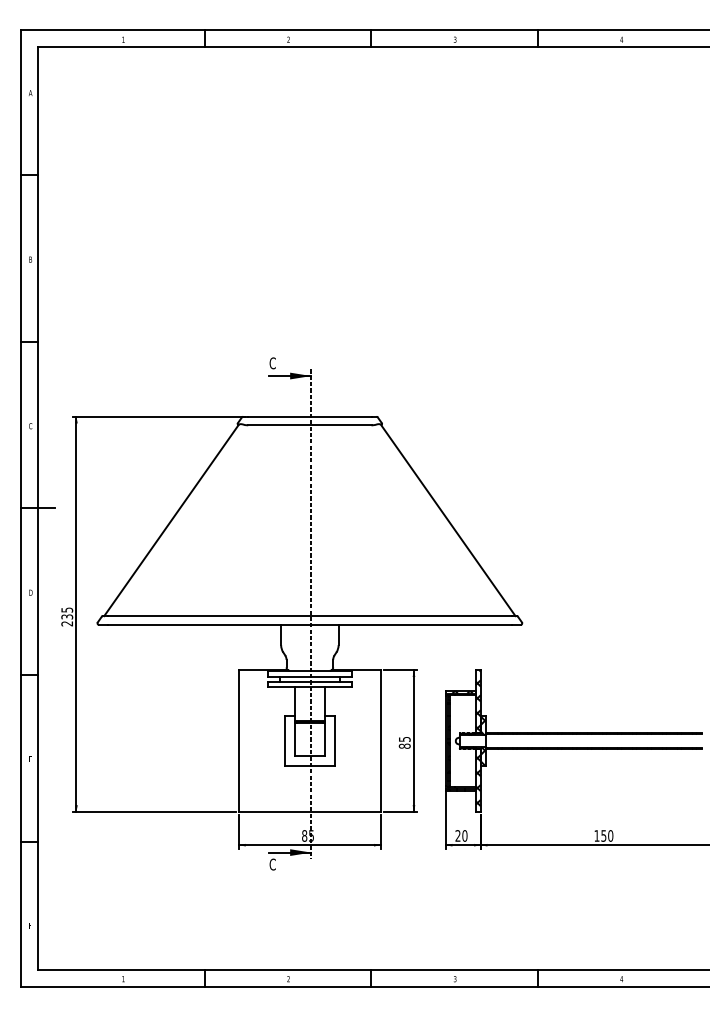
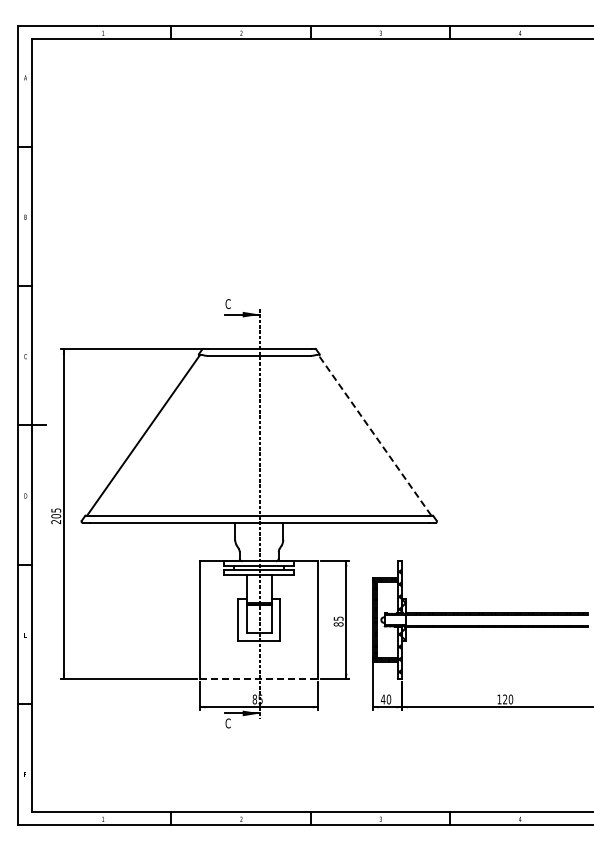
line: (447, 520) -> (374, 435), solid -> dashed
text: (67, 617) -> (56, 516), 235 -> 205
line: (310, 812) -> (259, 679), solid -> dashed
text: (457, 835) -> (382, 699), 20 -> 40
text: (604, 835) -> (505, 699), 150 -> 120

